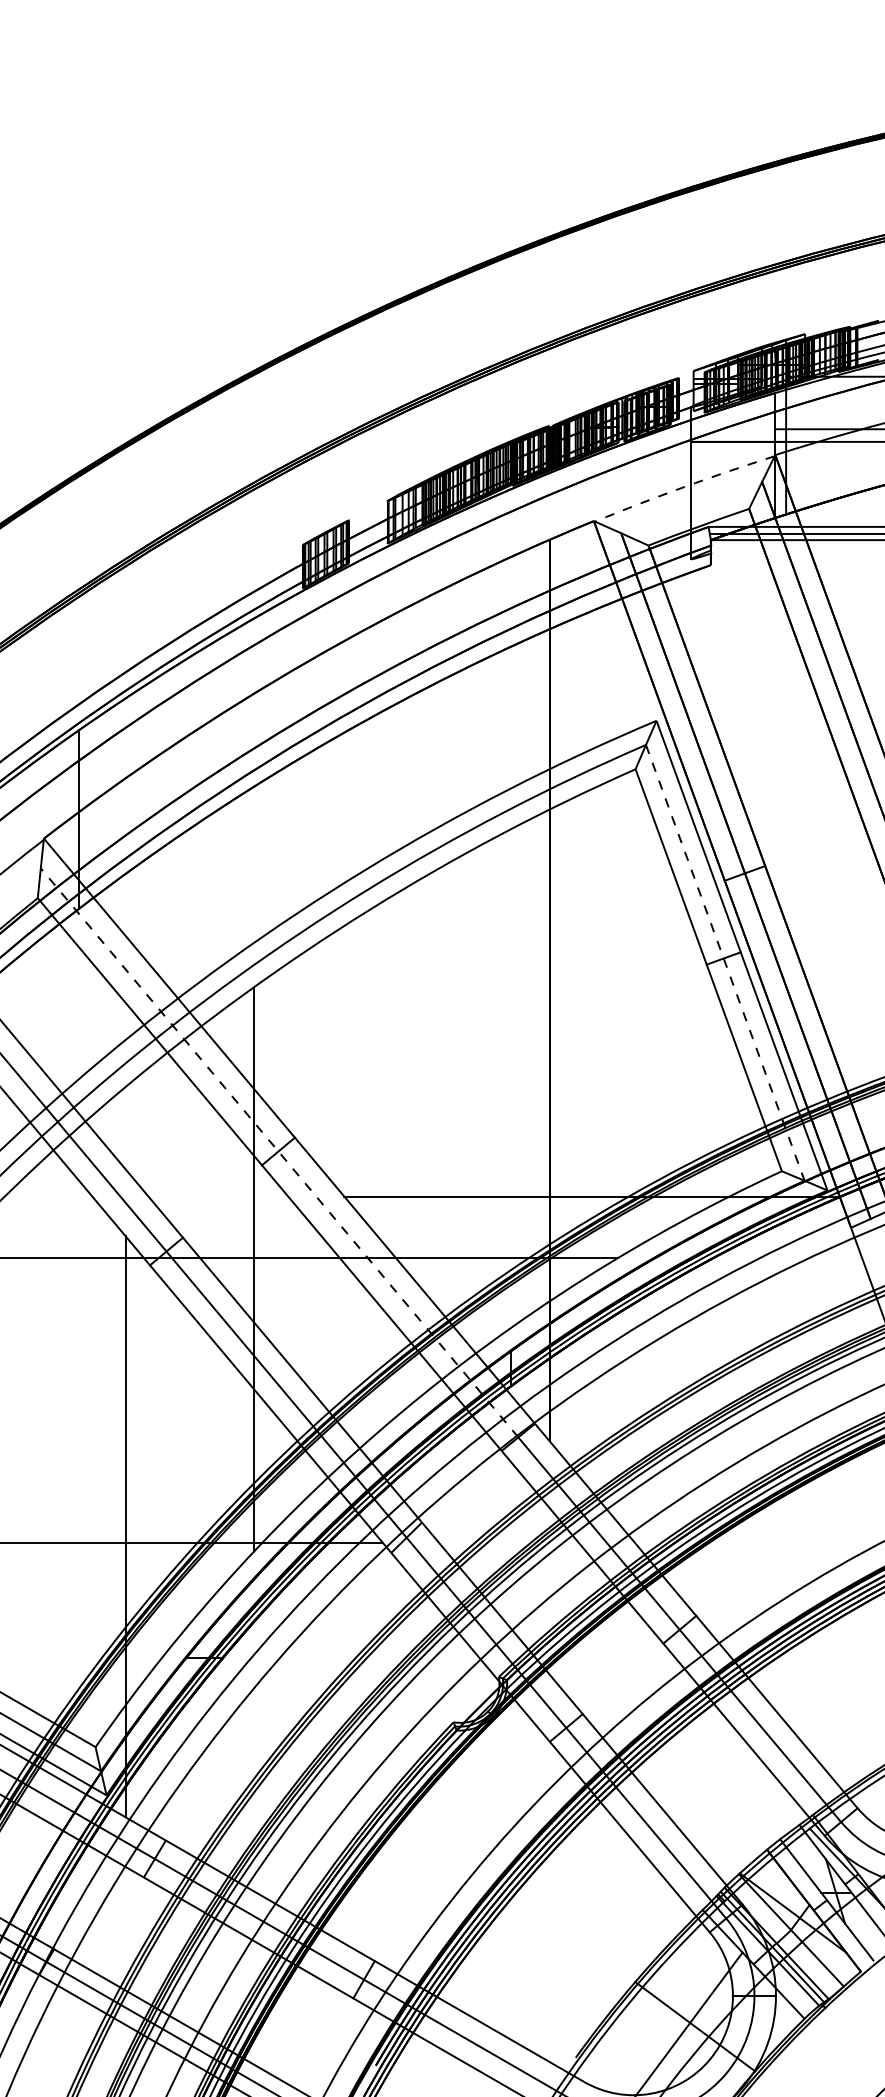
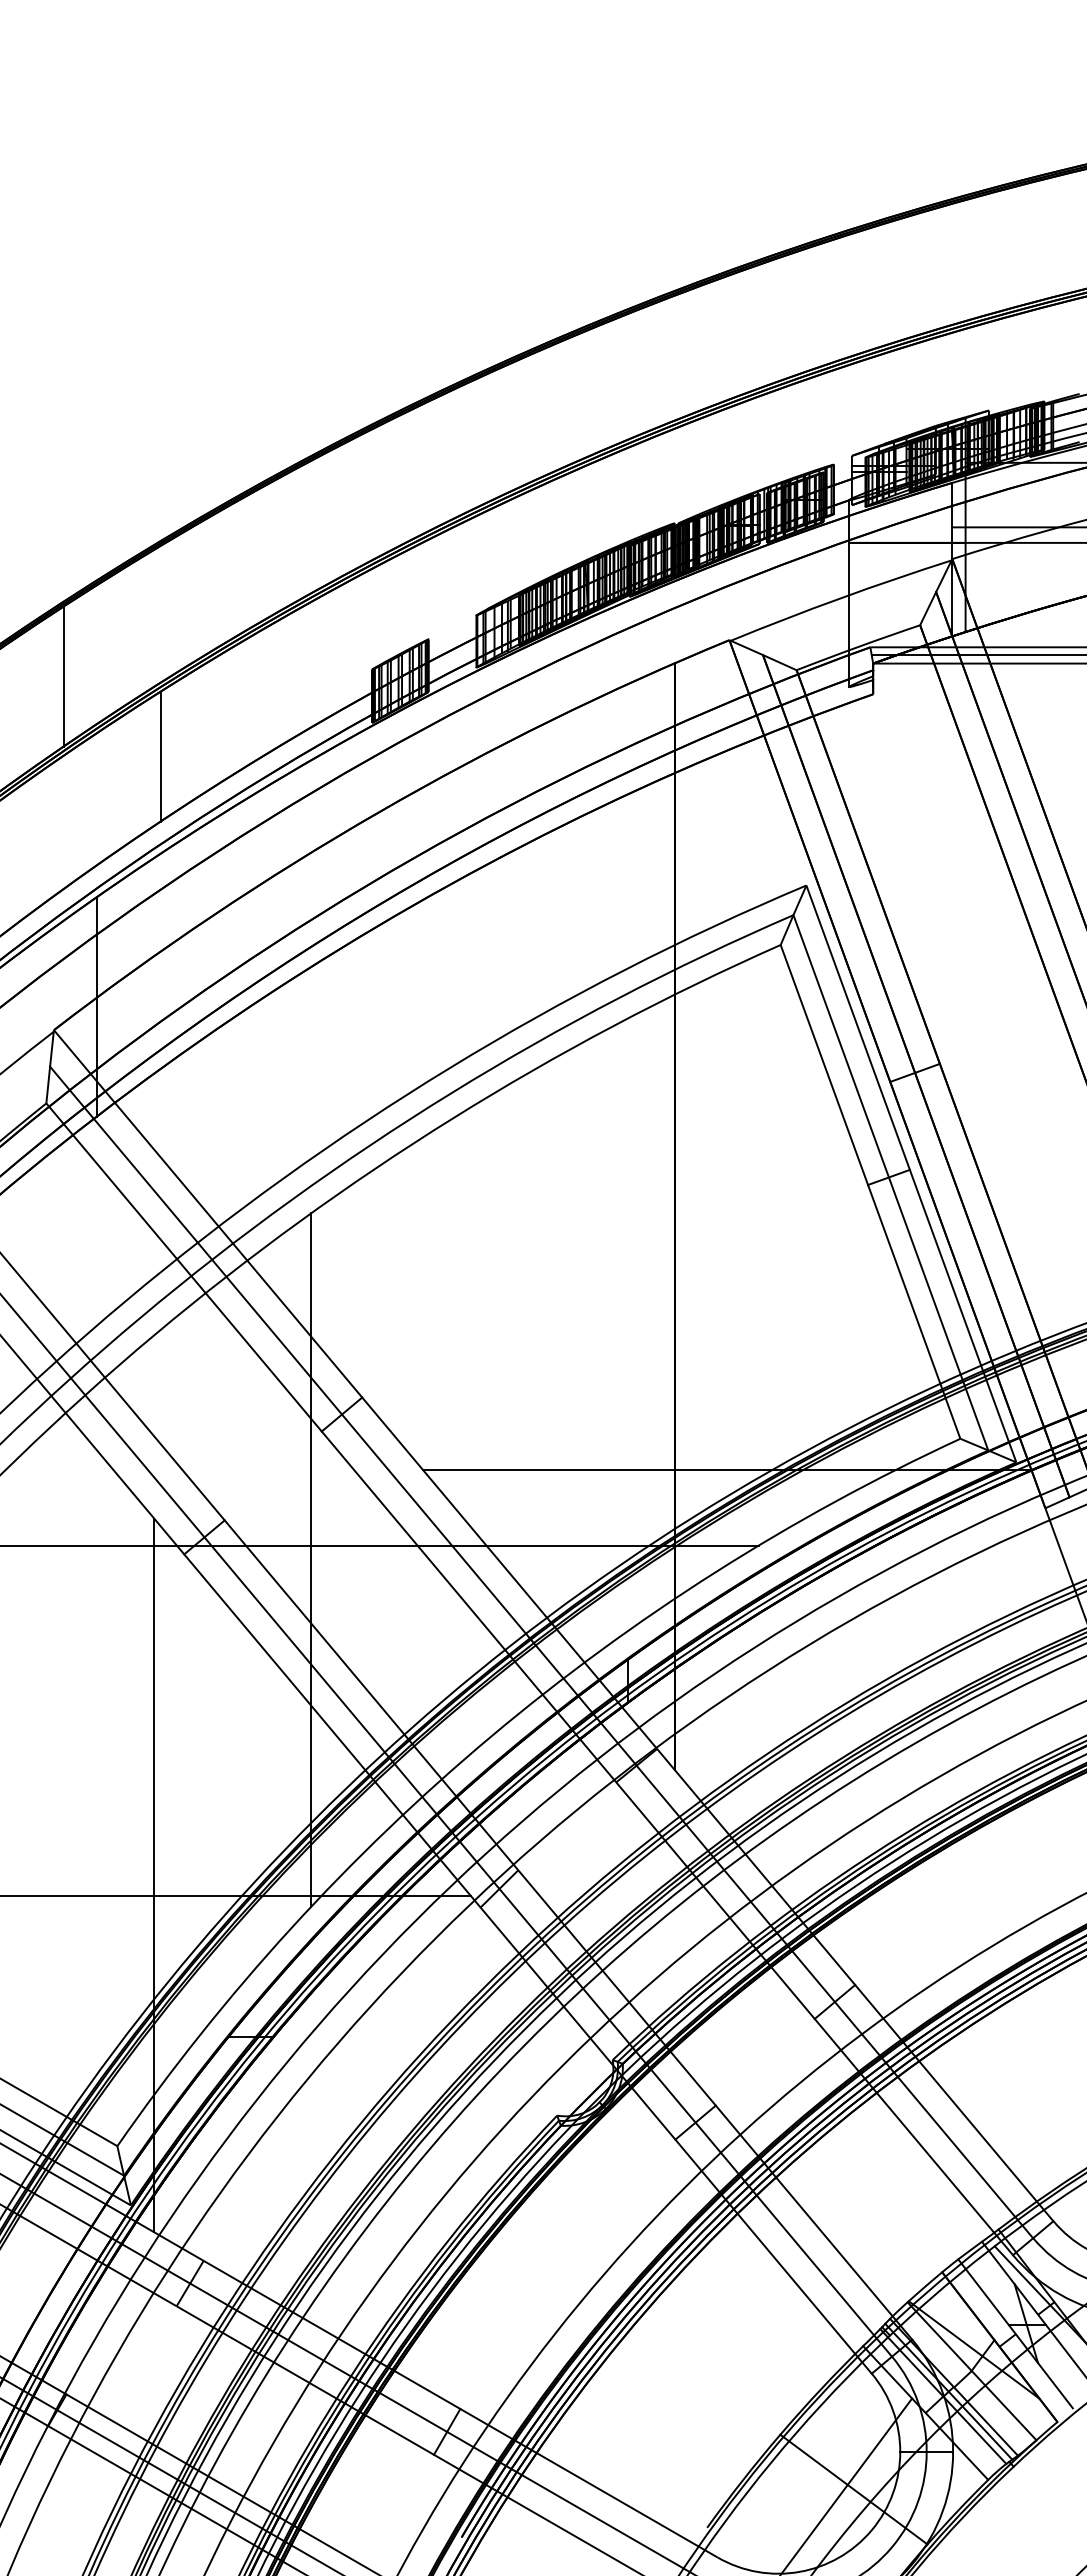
arc: (684, 487) -> (840, 598), dashed -> solid
line: (52, 550) -> (64, 676), added
line: (130, 615) -> (160, 756), added
line: (724, 962) -> (890, 1182), dashed -> solid
line: (279, 1152) -> (343, 1415), dashed -> solid

